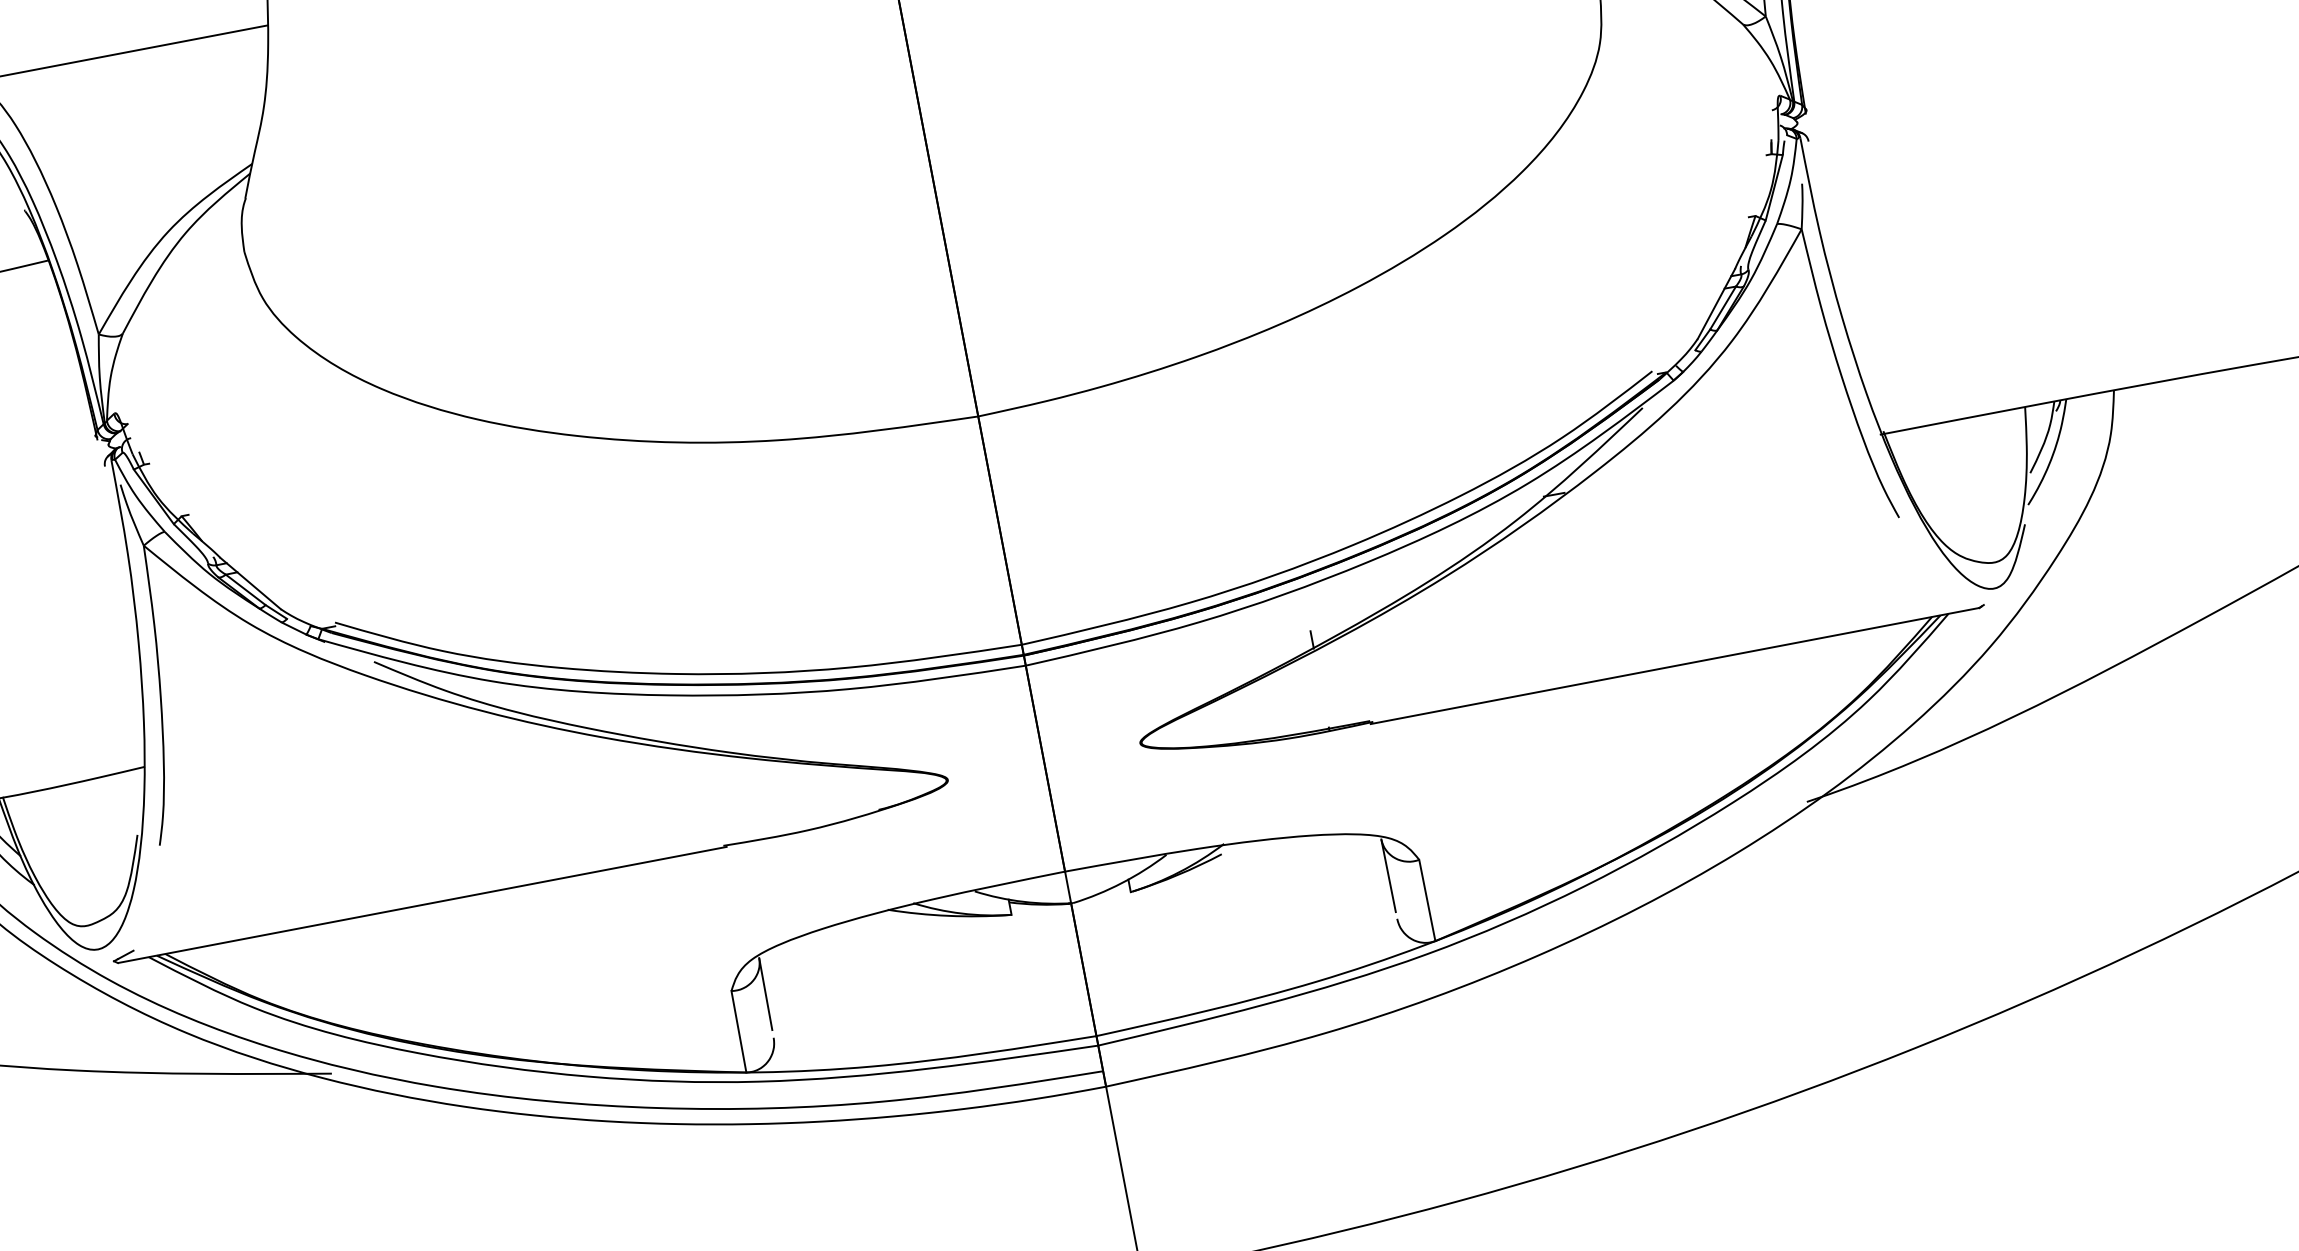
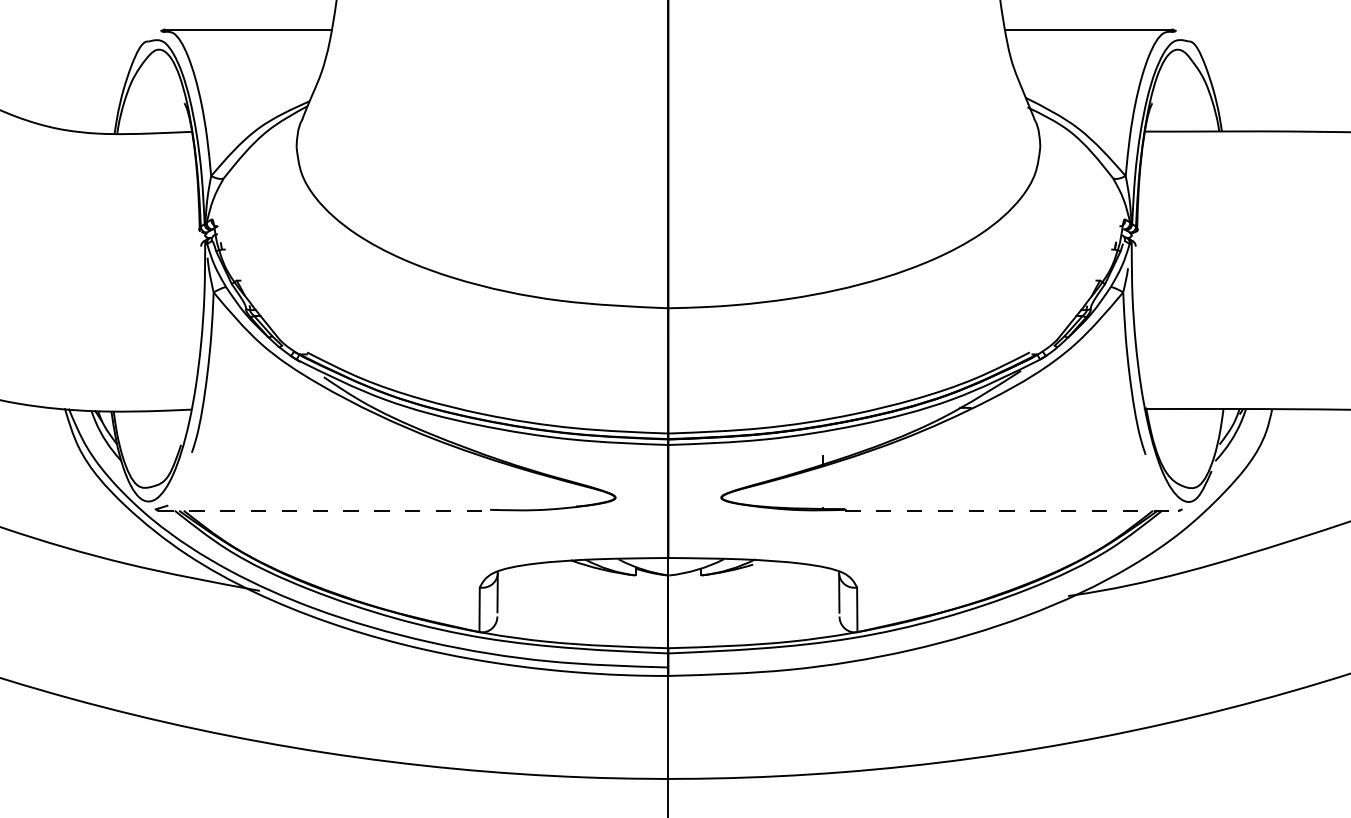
line: (1673, 665) -> (1011, 510), solid -> dashed
line: (423, 904) -> (325, 510), solid -> dashed

